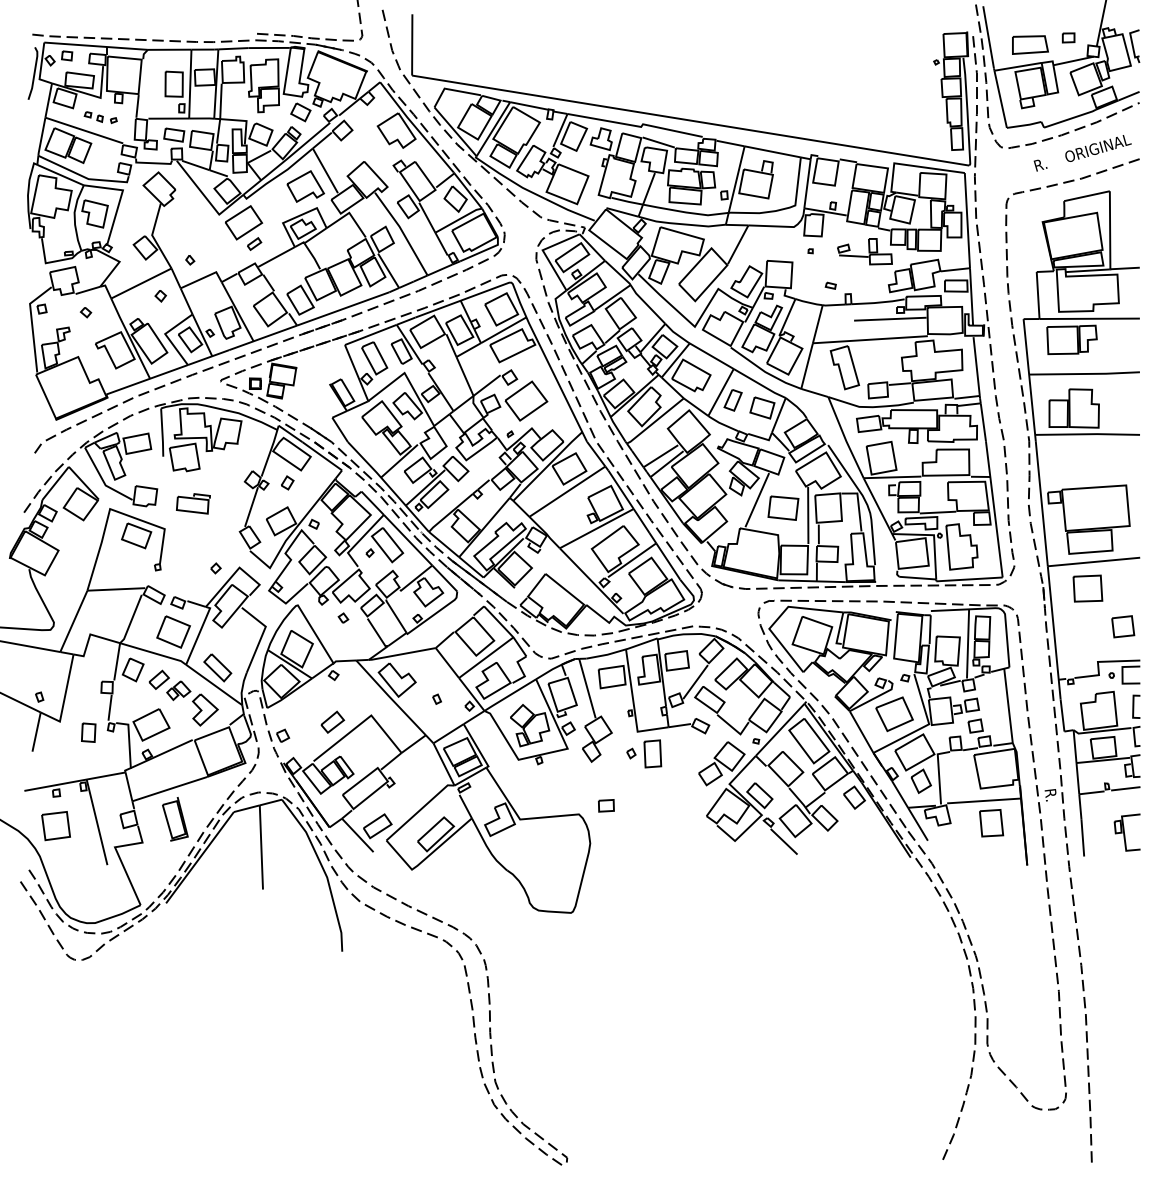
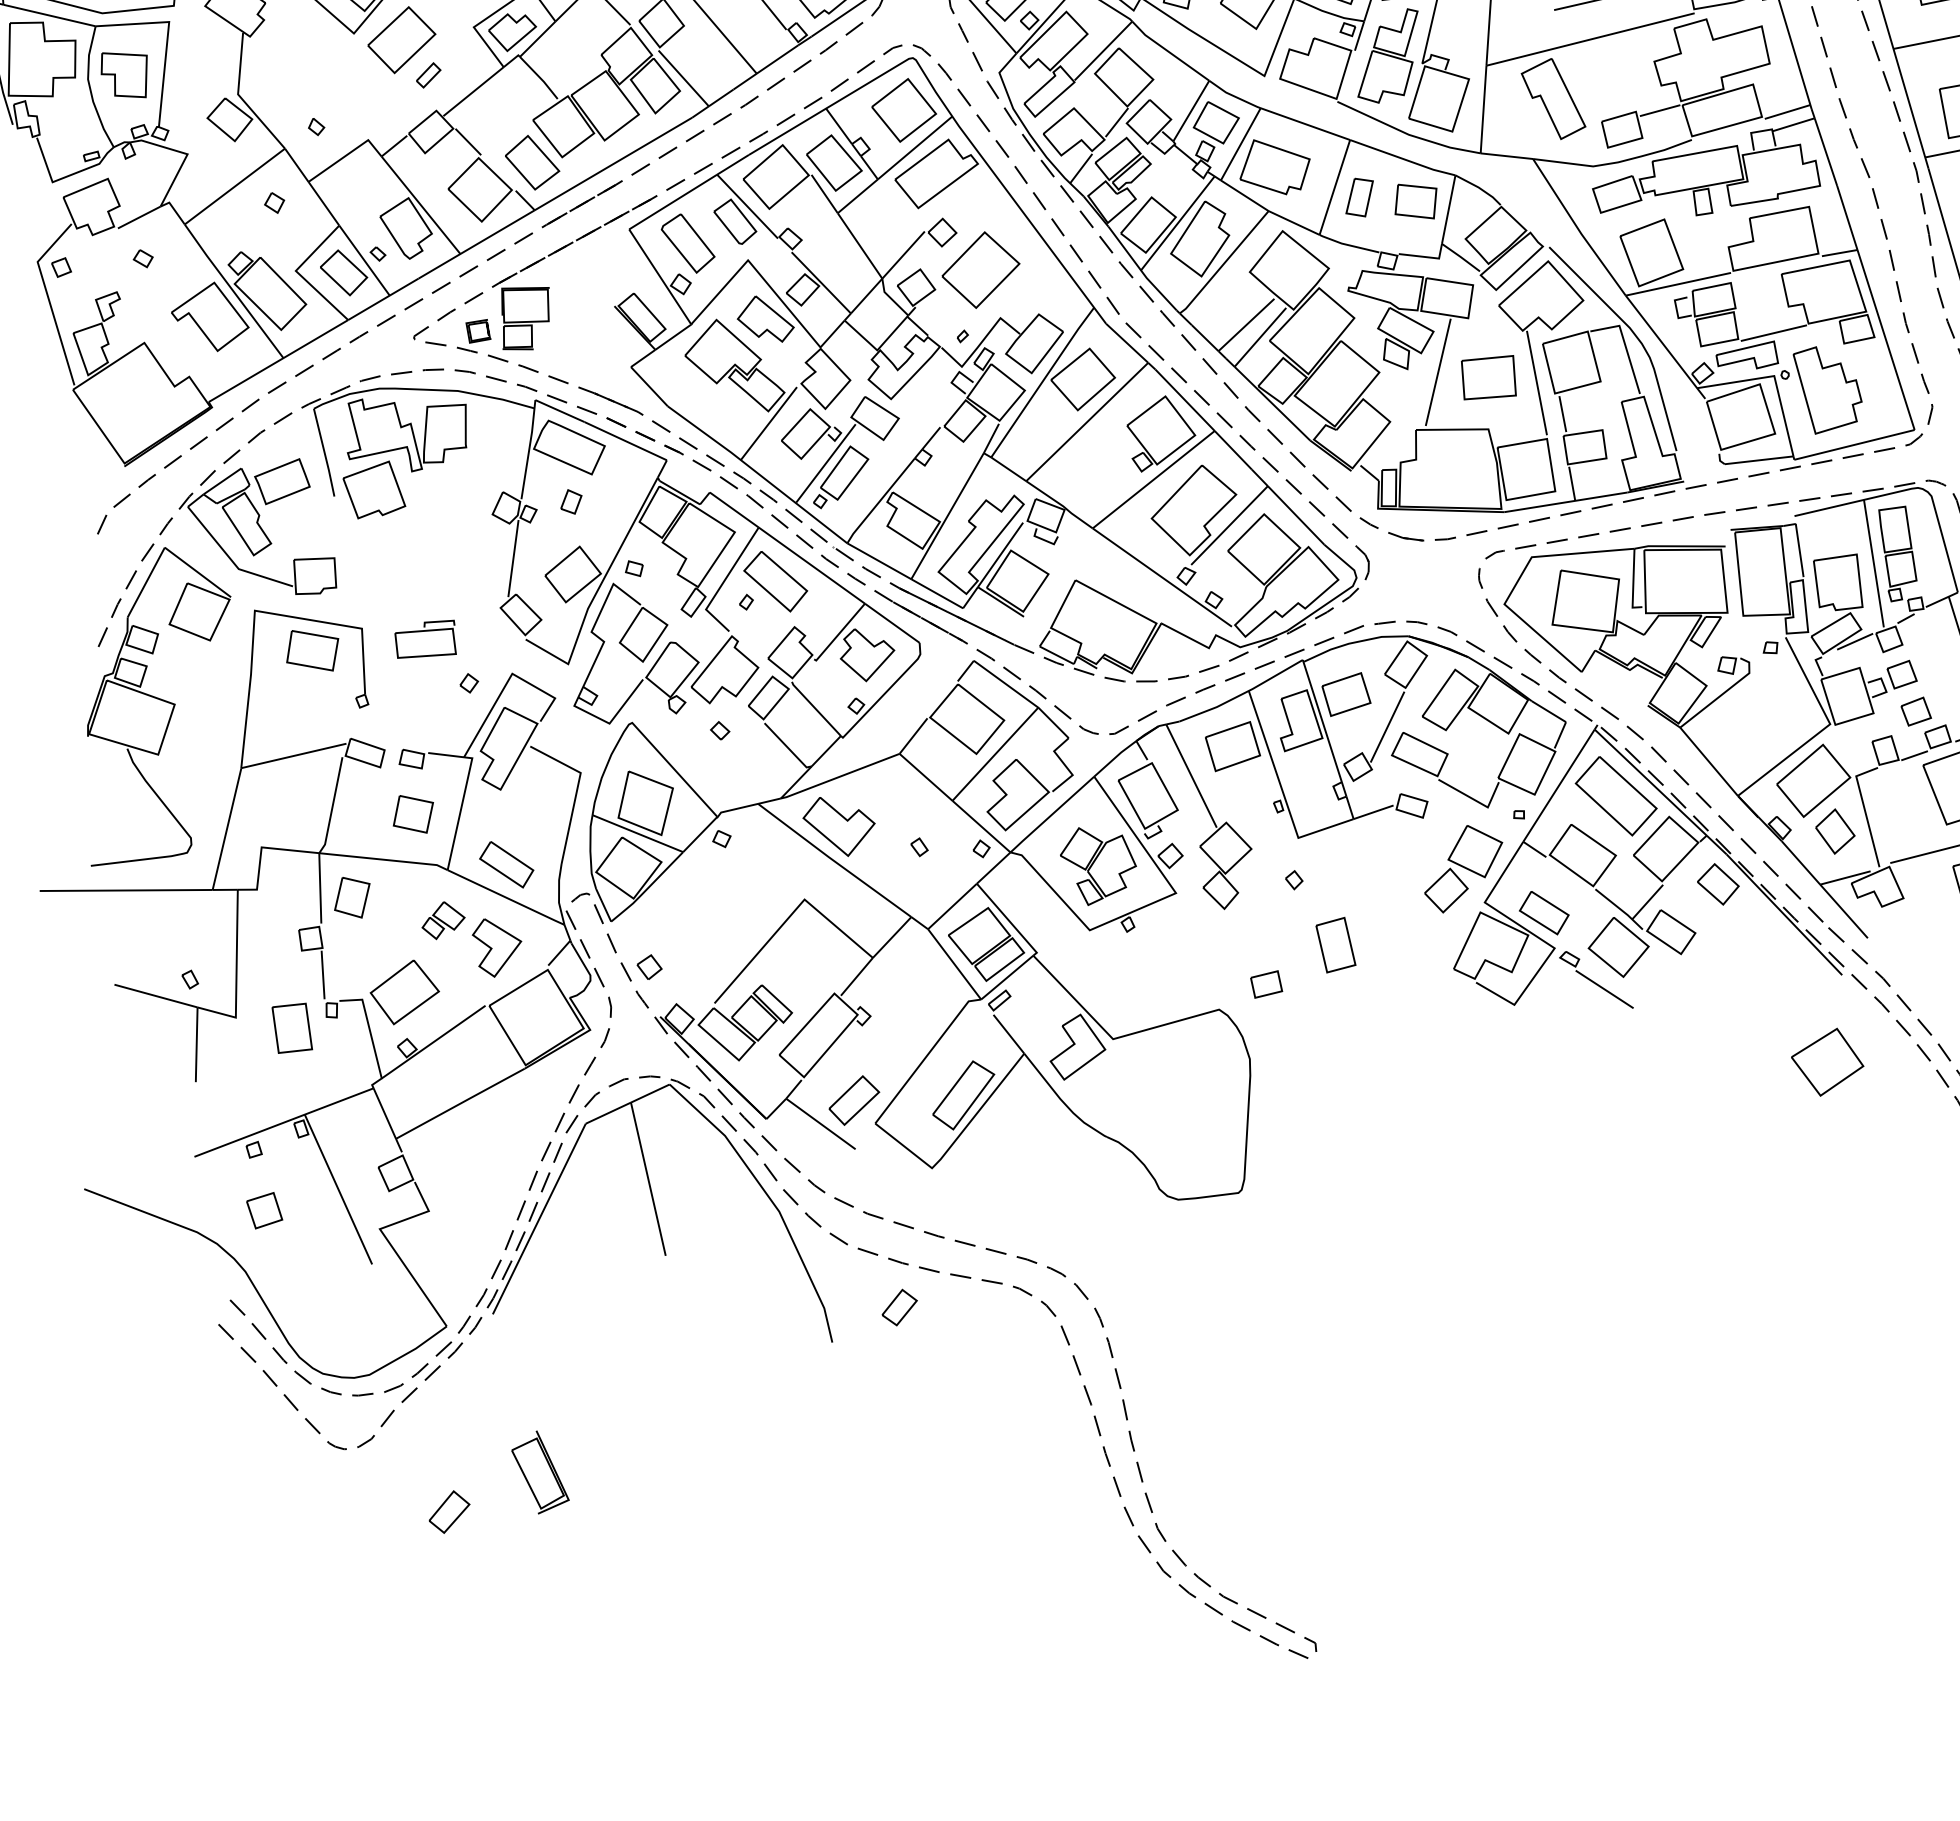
part: (193, 503) -> (426, 640), moved
part: (173, 631) -> (413, 813), size x0.7
part: (158, 679) -> (898, 1307), moved
part: (894, 714) -> (1827, 1062), moved
part: (332, 721) -> (448, 1510), moved
part: (88, 732) -> (291, 1027), size x1.4
part: (652, 753) -> (1335, 944), moved
part: (175, 819) -> (540, 1472), moved
part: (55, 826) -> (263, 1211), size x0.6

